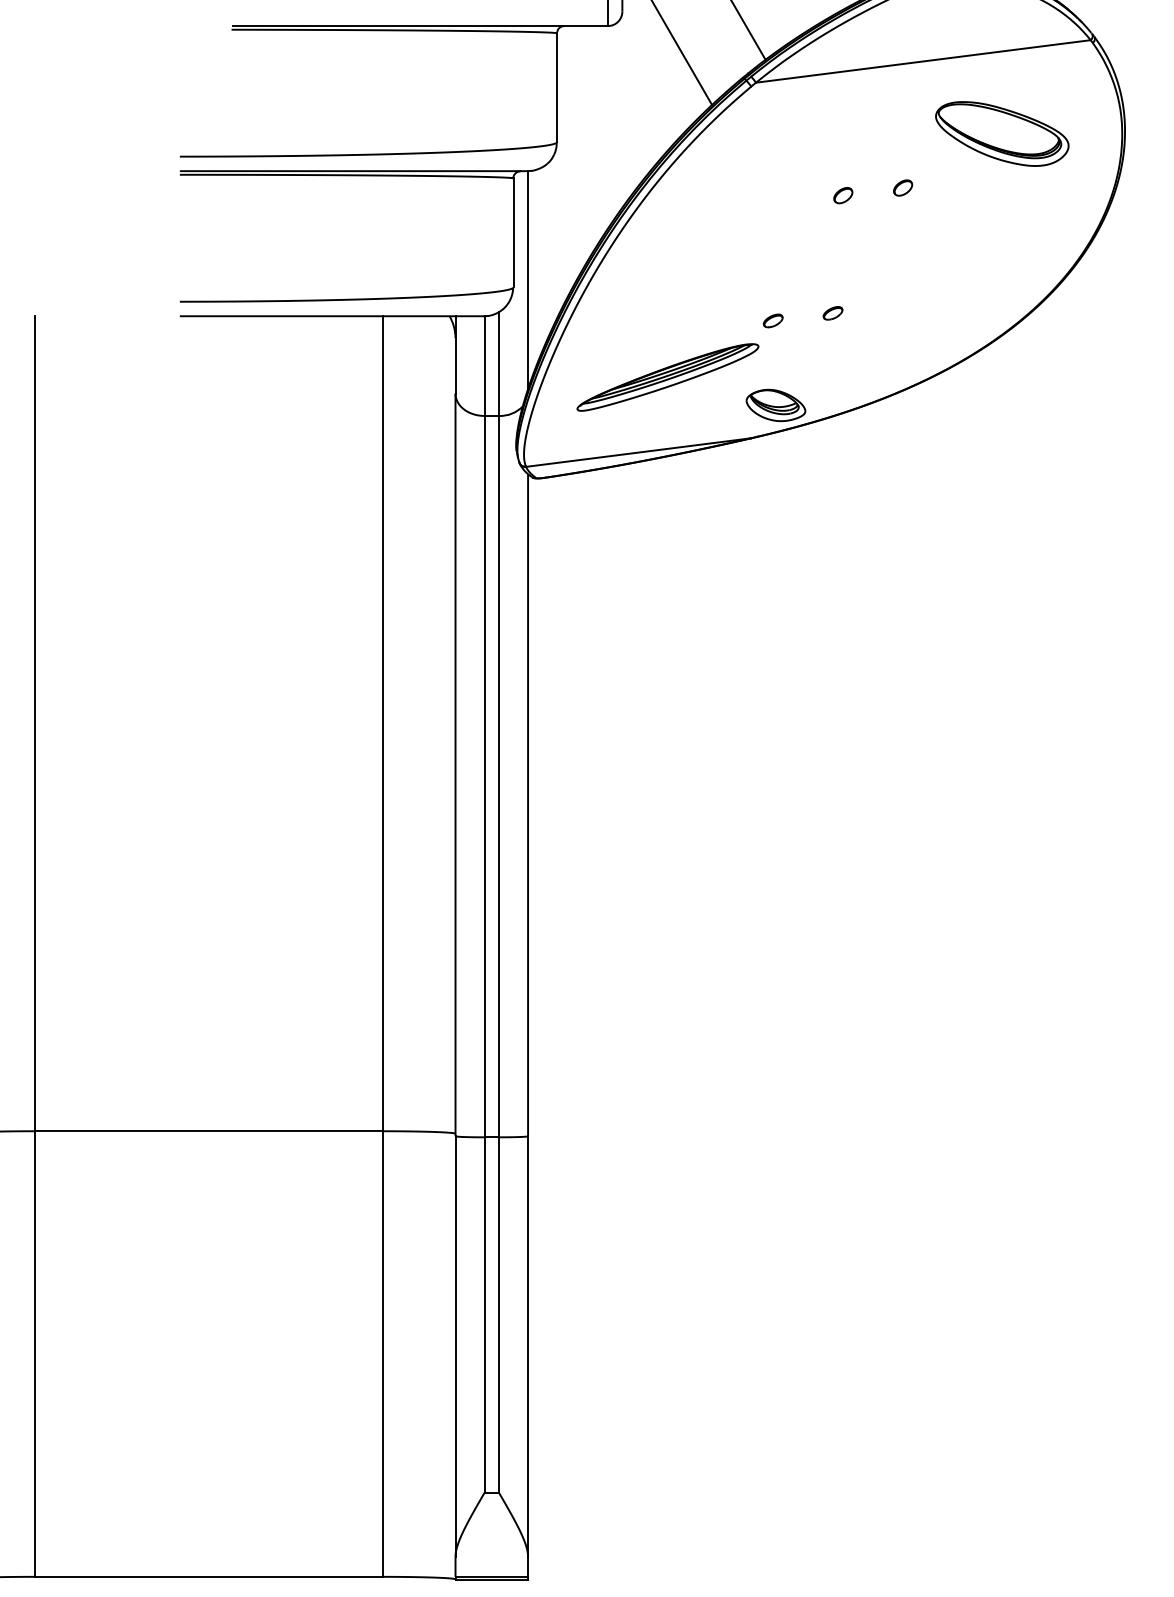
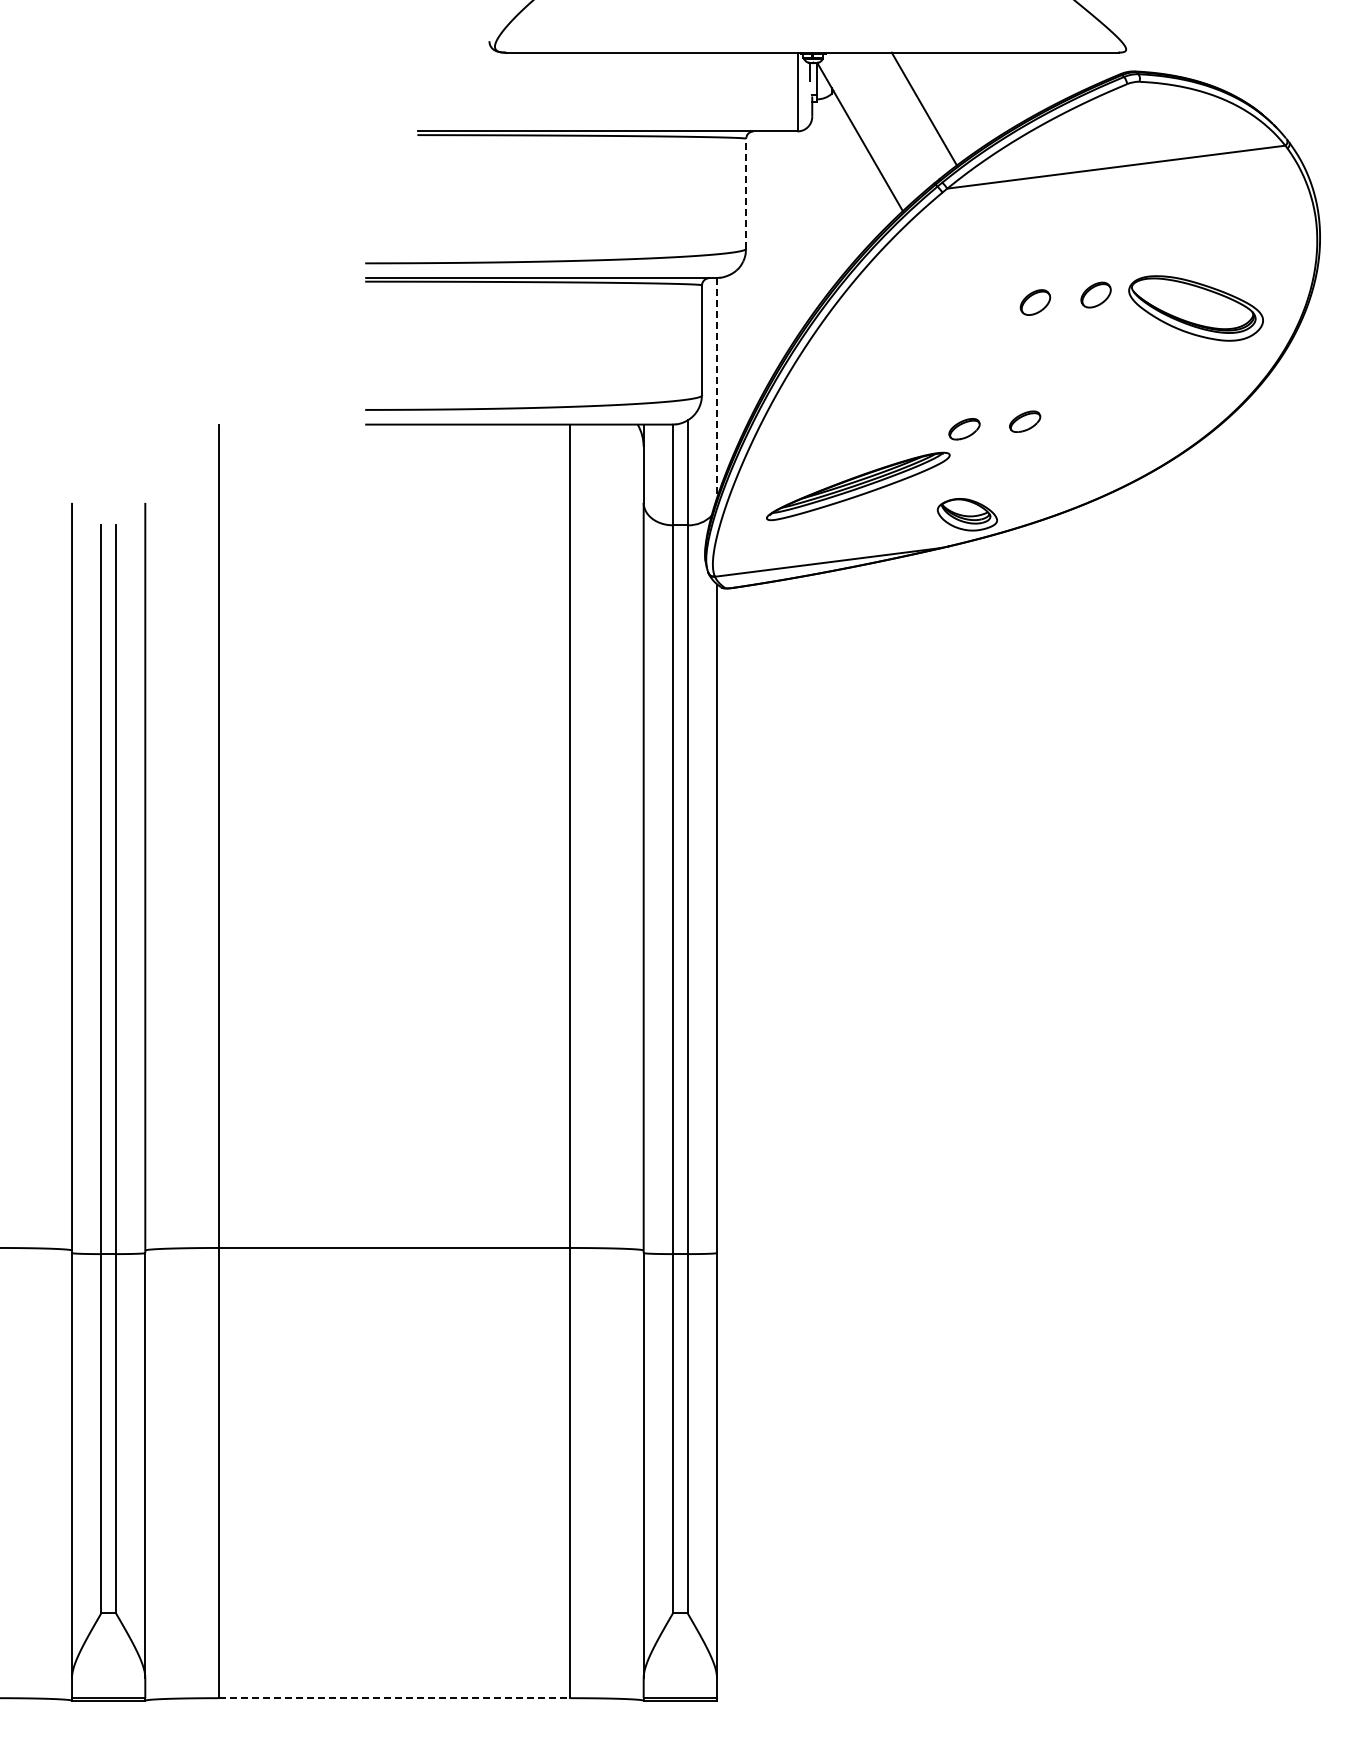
line: (557, 87) -> (746, 193), solid -> dashed
part: (1001, 134) -> (1195, 308), moved
part: (902, 187) -> (1095, 294), size x1.6
part: (843, 195) -> (1035, 302), size x1.6
line: (527, 280) -> (716, 388), solid -> dashed
part: (832, 313) -> (1024, 421), size x1.6
part: (773, 321) -> (964, 429), size x1.6
line: (208, 1577) -> (394, 1698), solid -> dashed

